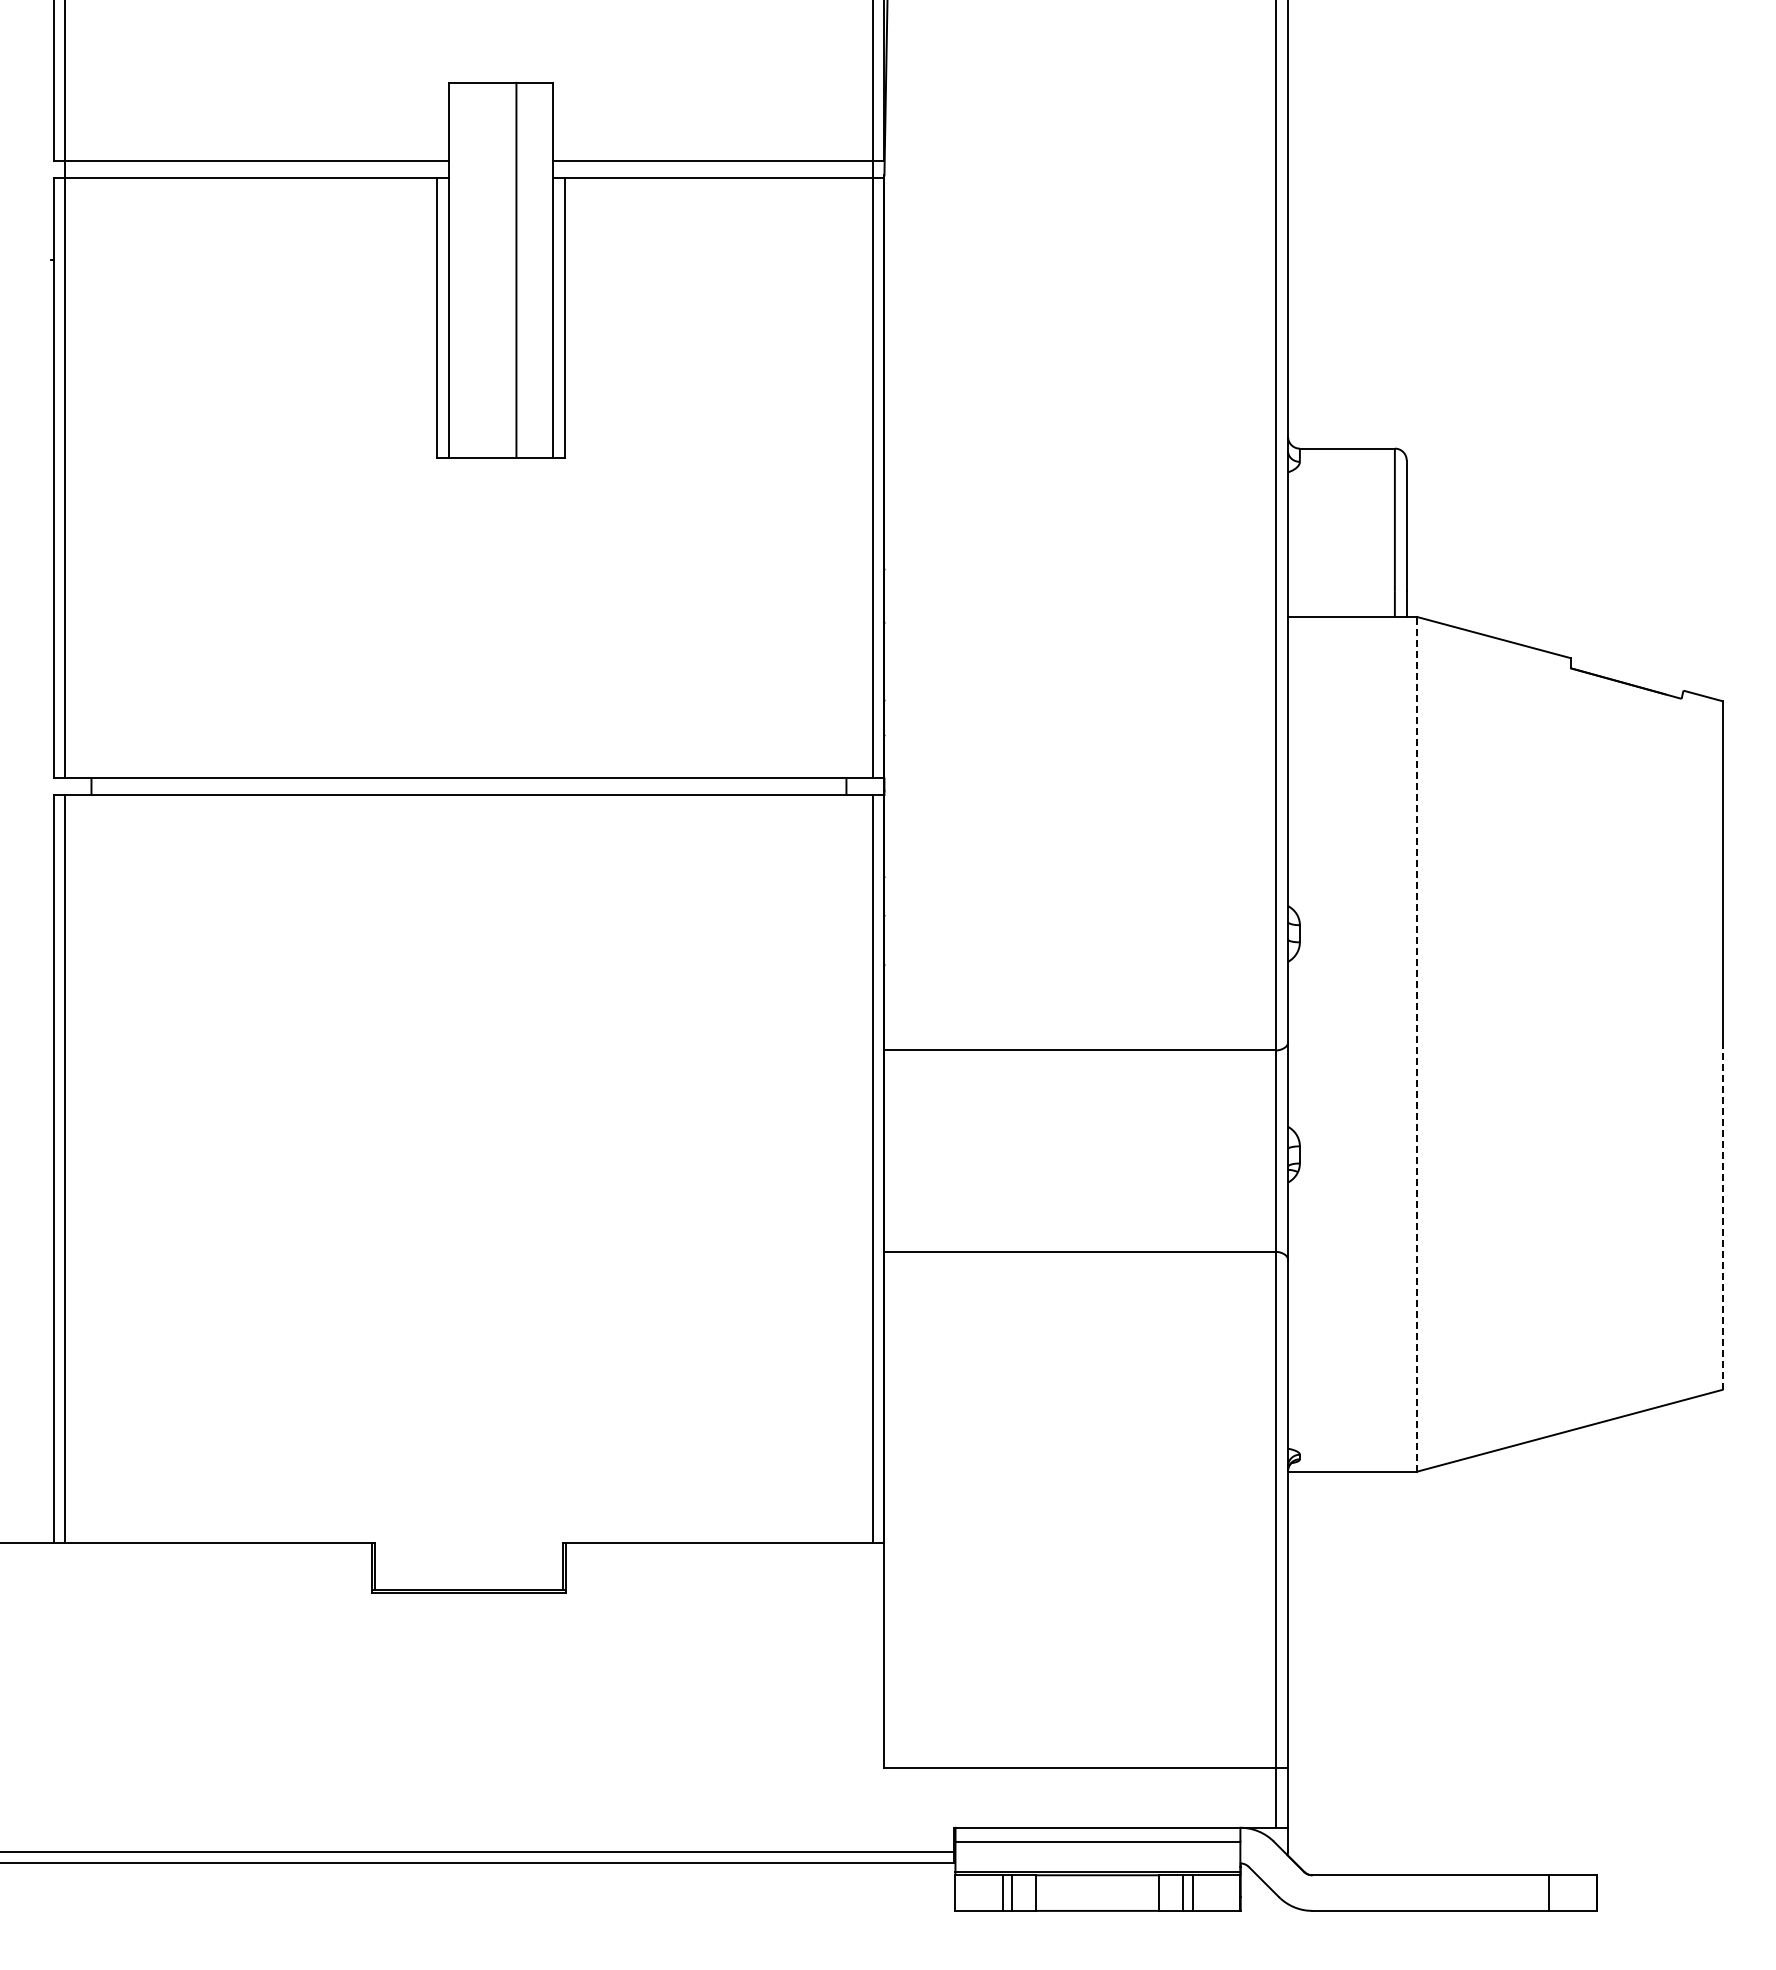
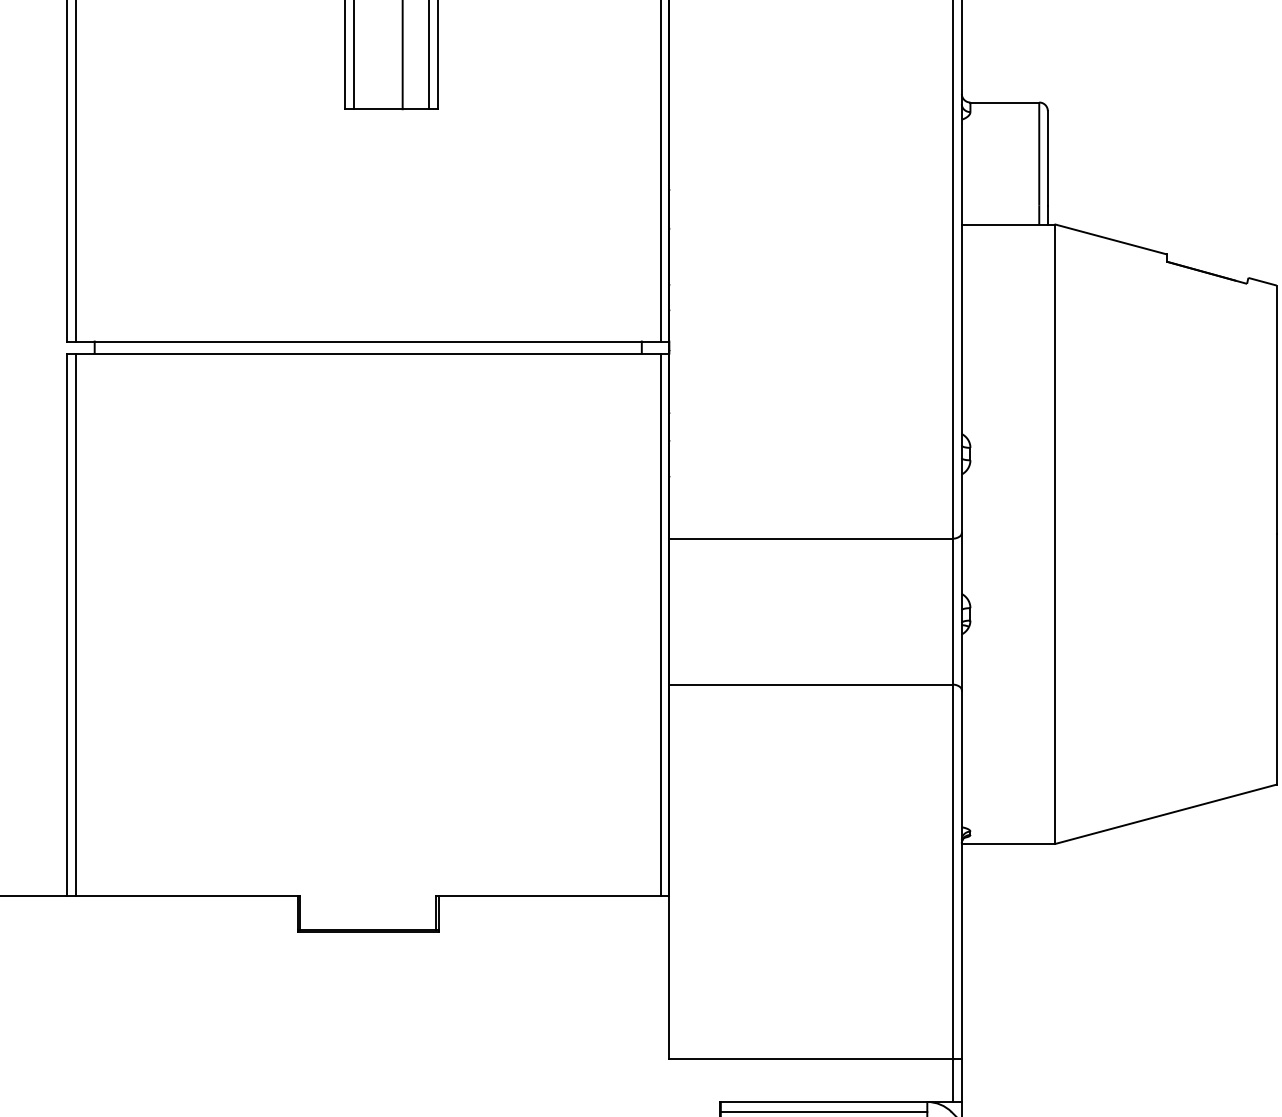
line: (1417, 1043) -> (1055, 533), dashed -> solid
line: (1722, 1217) -> (1276, 659), dashed -> solid

